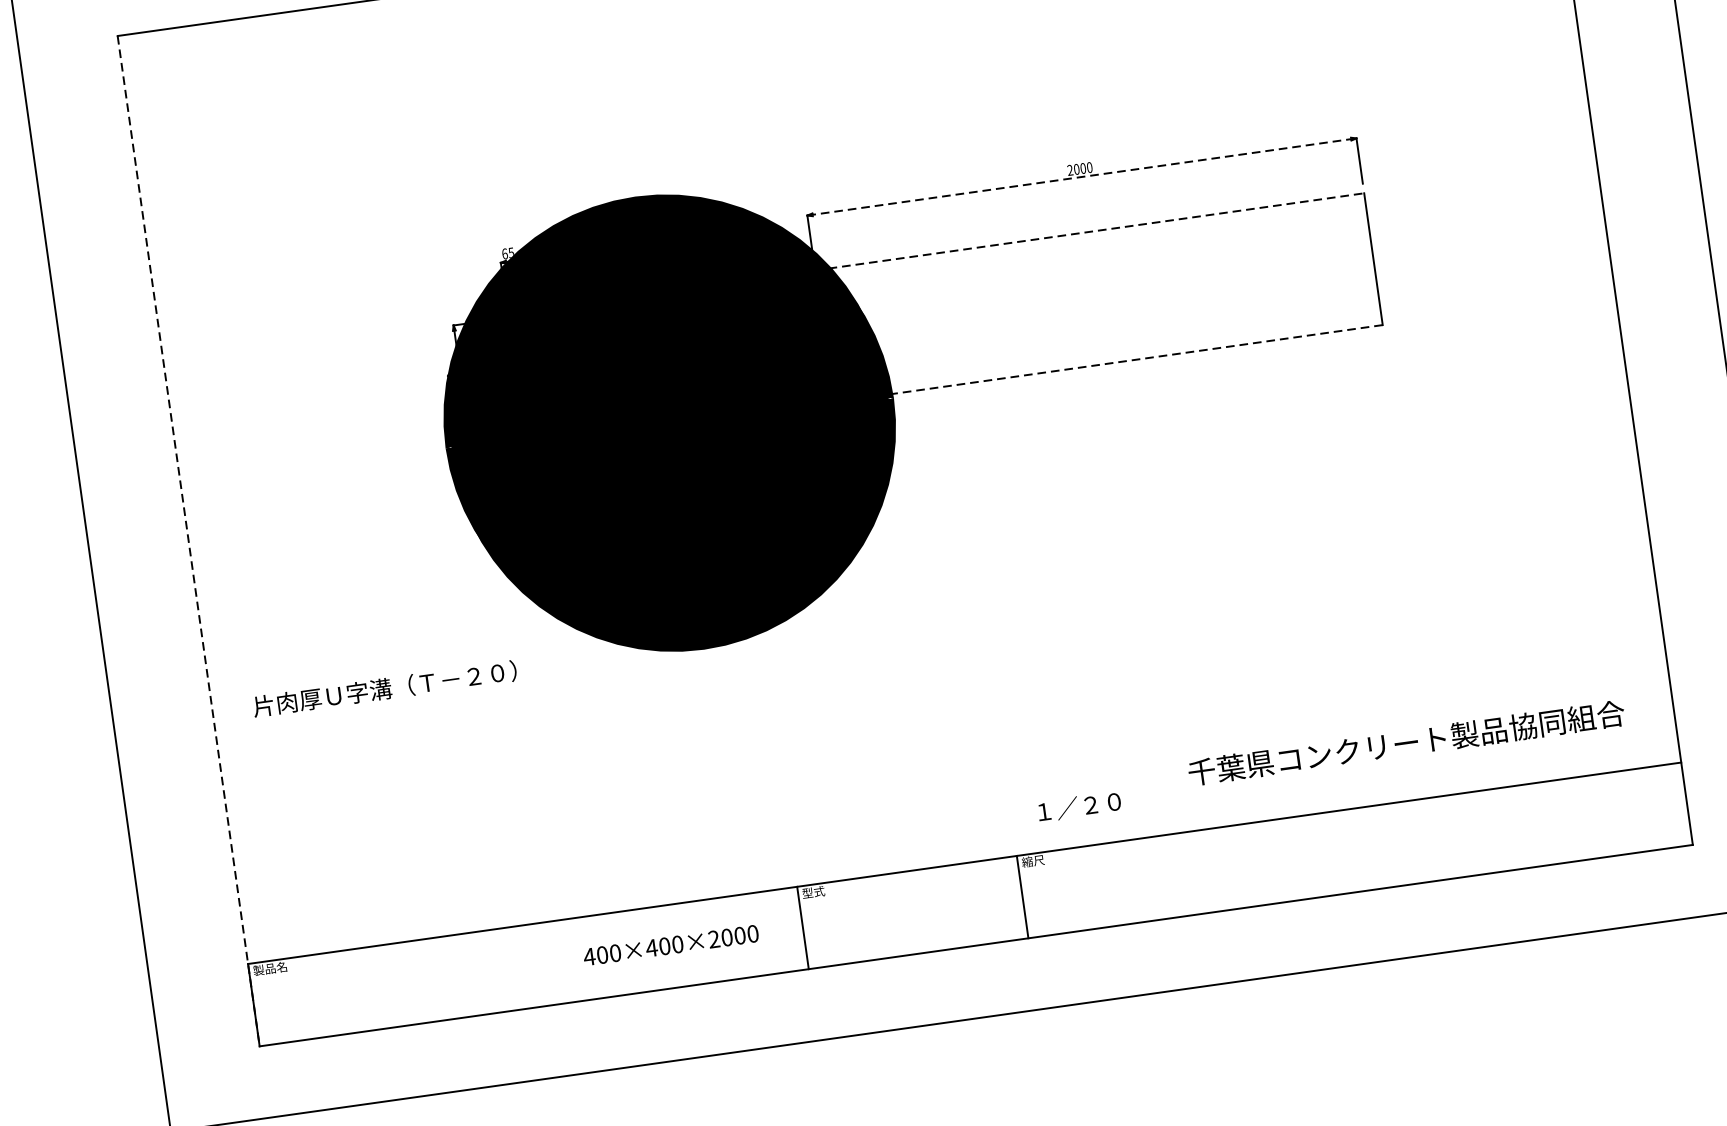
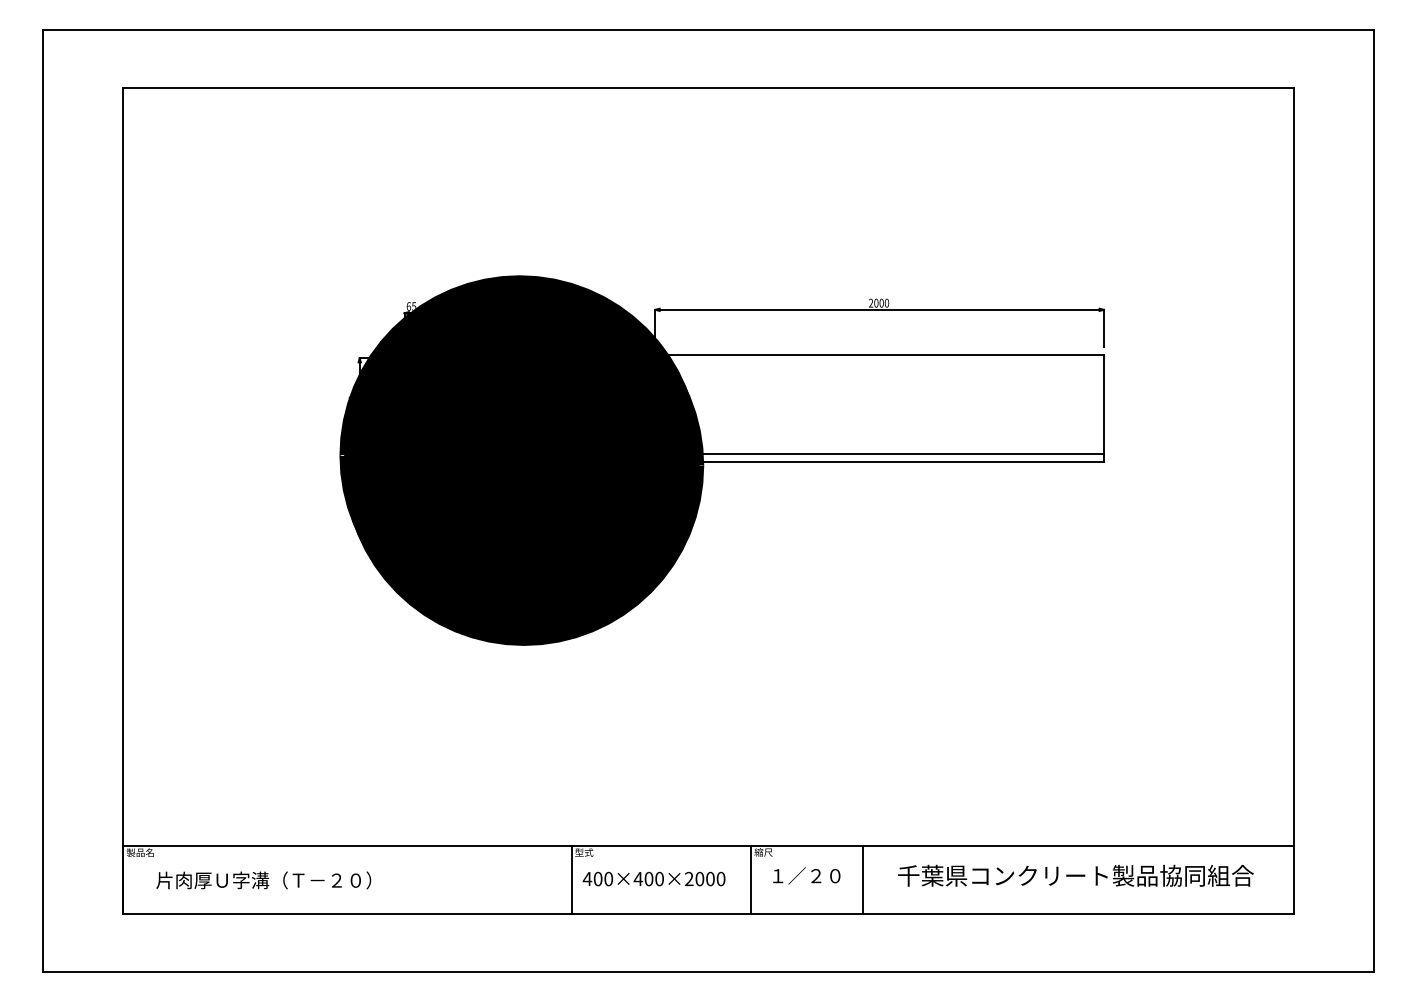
line: (1082, 176) -> (880, 309), dashed -> solid
line: (1090, 231) -> (880, 354), dashed -> solid
line: (1106, 354) -> (879, 454), added
line: (1108, 363) -> (879, 462), dashed -> solid
line: (189, 541) -> (123, 501), dashed -> solid
text: (384, 689) -> (263, 880), moved
text: (1405, 742) -> (1075, 875), moved
text: (1079, 806) -> (806, 875), moved
line: (1160, 877) -> (863, 879), added
text: (670, 944) -> (653, 878), moved

